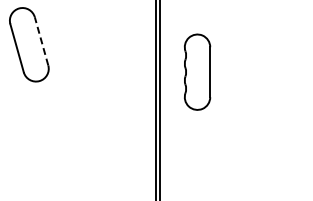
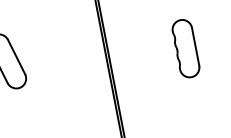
line: (41, 41) -> (16, 57), dashed -> solid
part: (197, 71) -> (185, 48), moved

